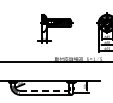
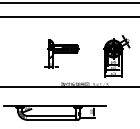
line: (44, 90) -> (51, 115), dashed -> solid

